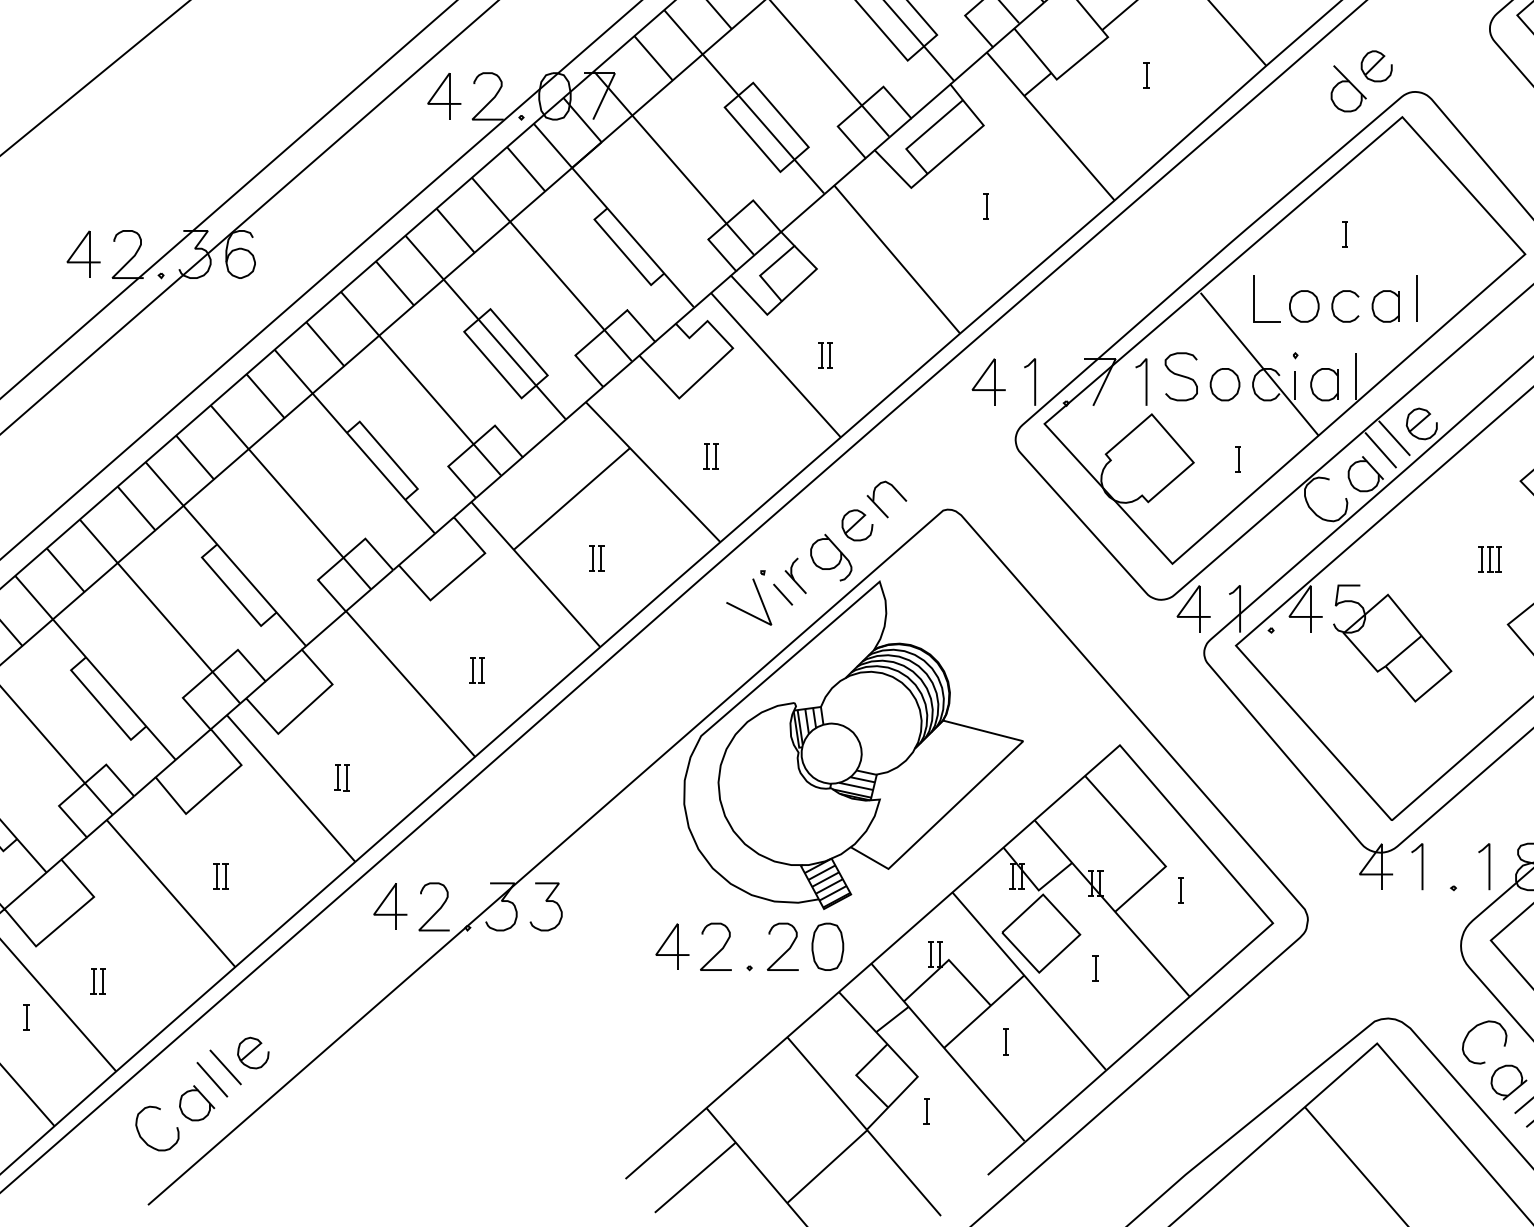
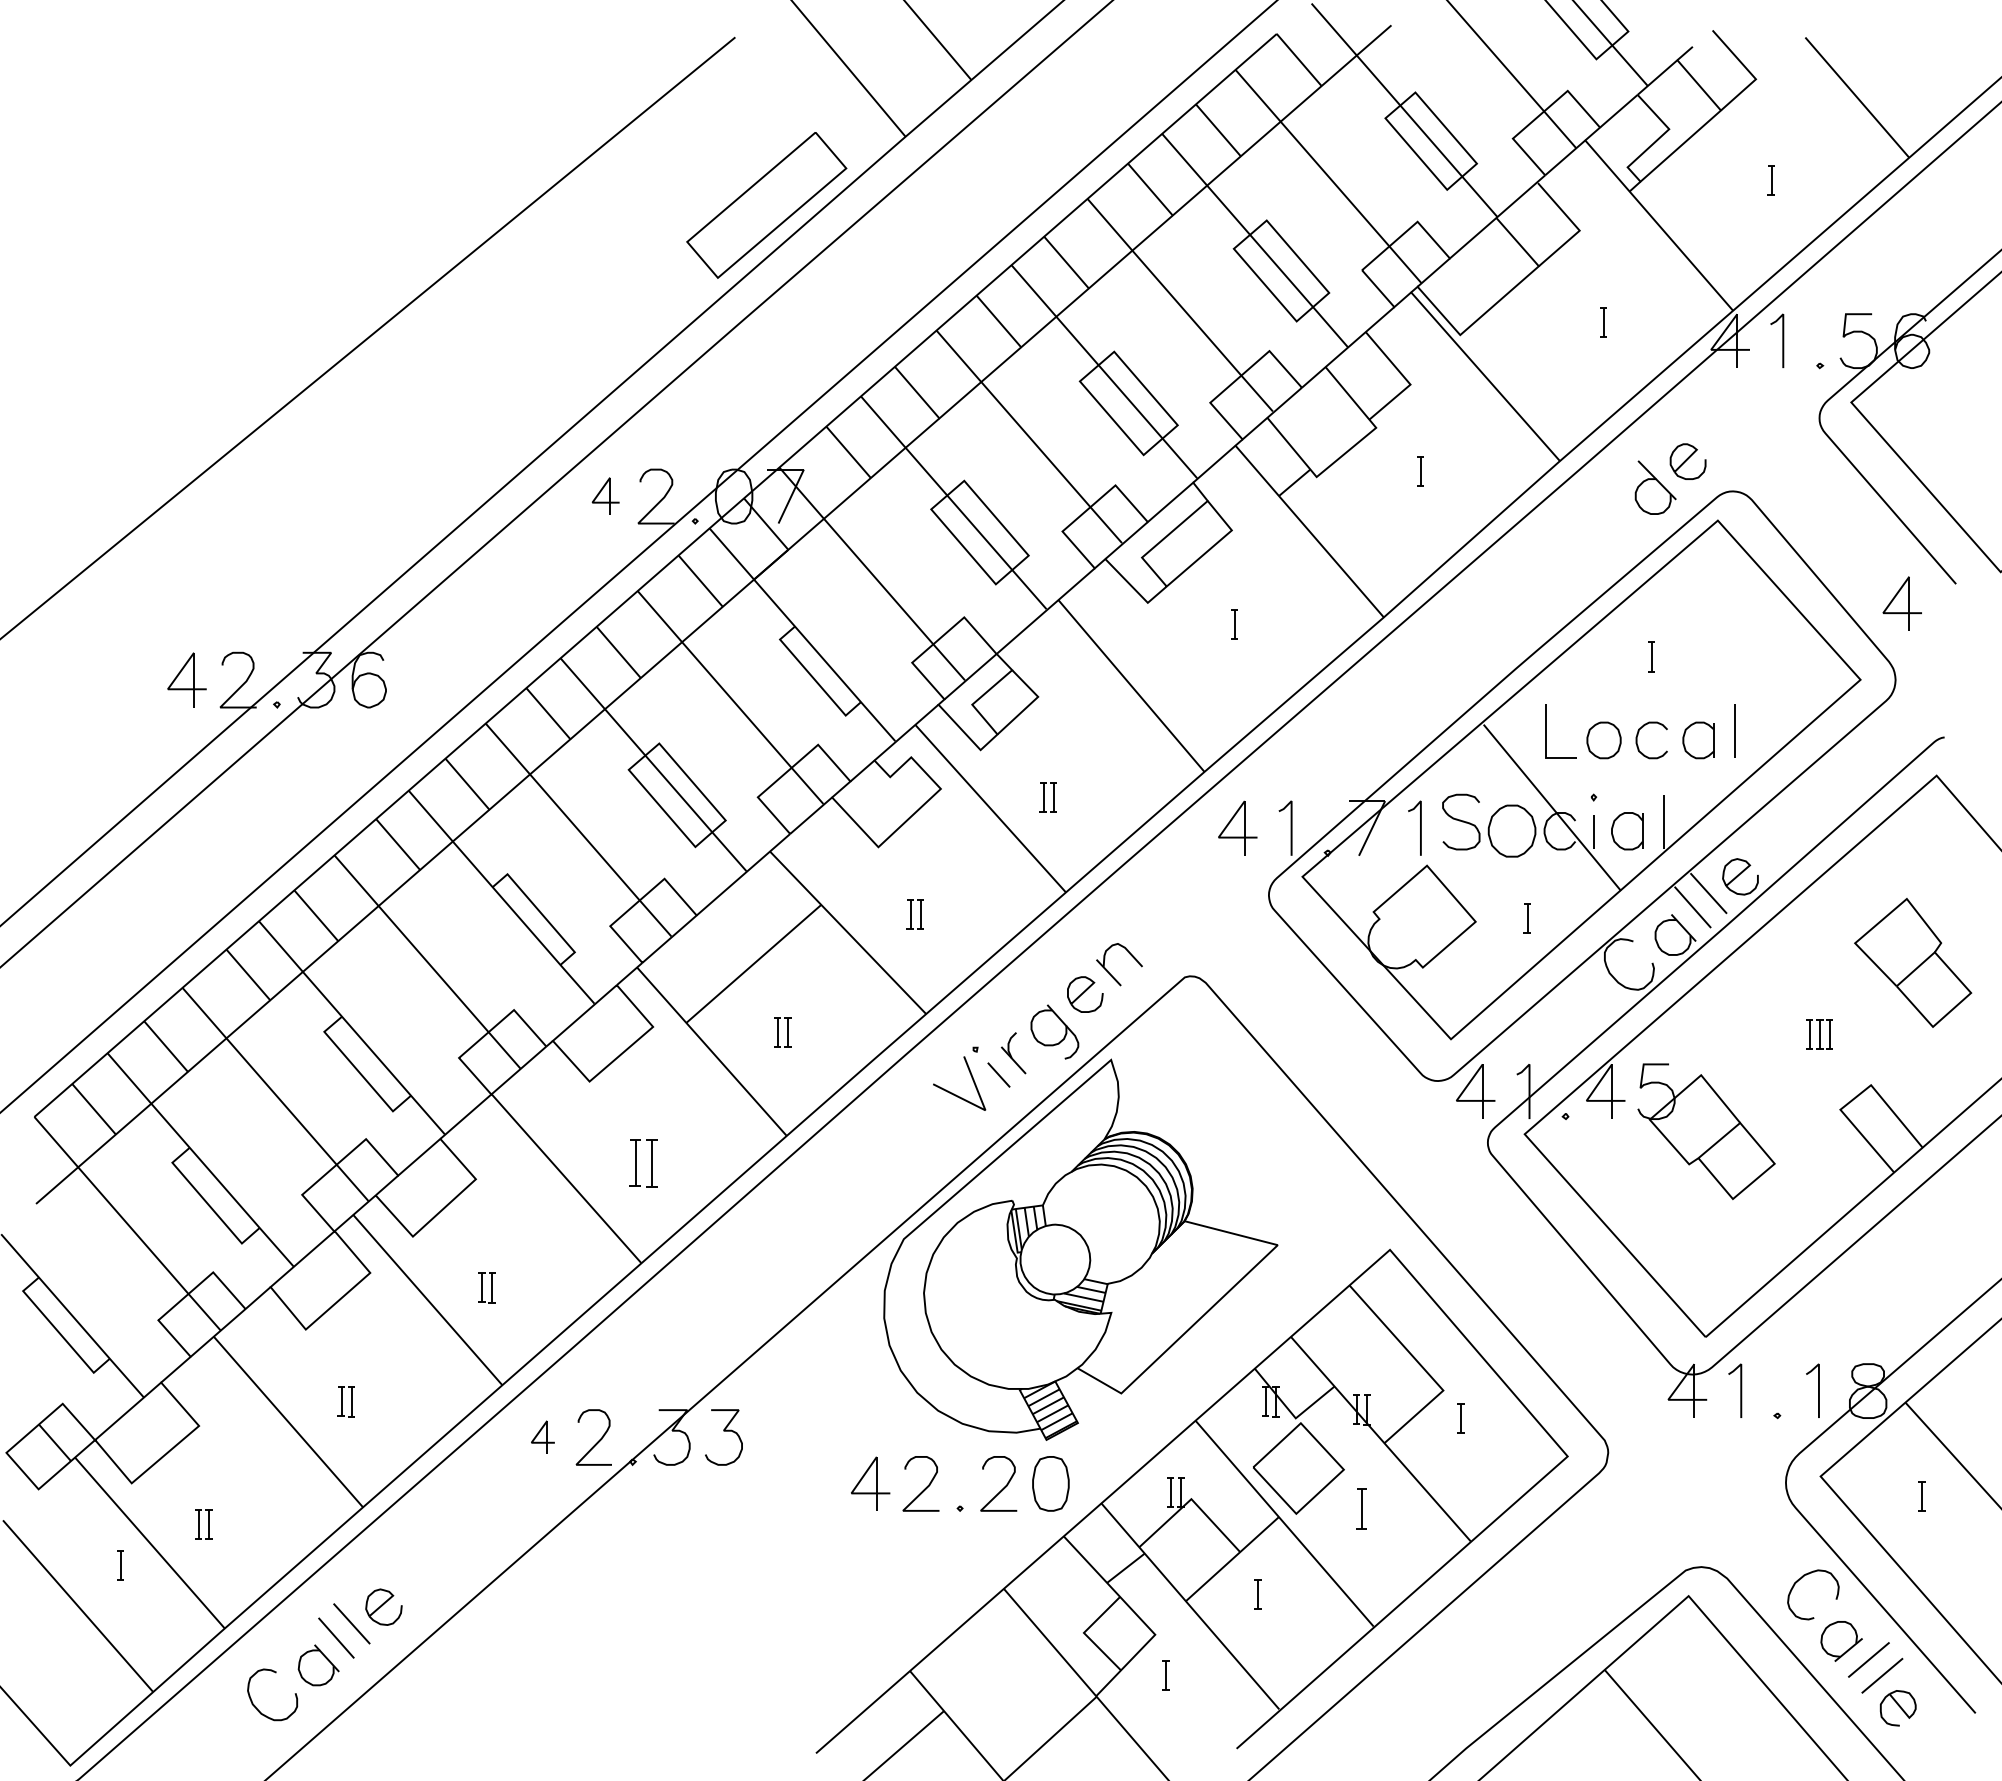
part: (444, 96) -> (605, 496), size x0.7
part: (1224, 384) -> (1511, 831), size x1.4
part: (476, 670) -> (643, 1163), size x1.6
part: (389, 906) -> (542, 1436), size x0.6
part: (1095, 968) -> (1361, 1508), size x1.4

